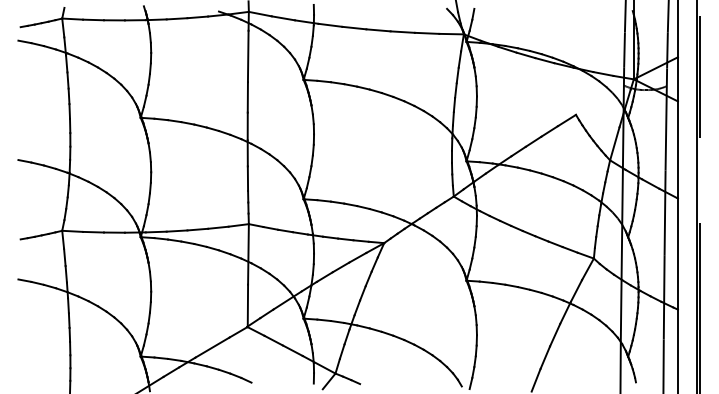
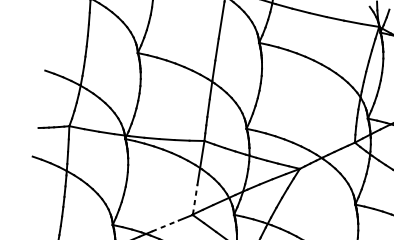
line: (247, 305) -> (194, 199), solid -> dashed
line: (212, 347) -> (165, 225), solid -> dashed

